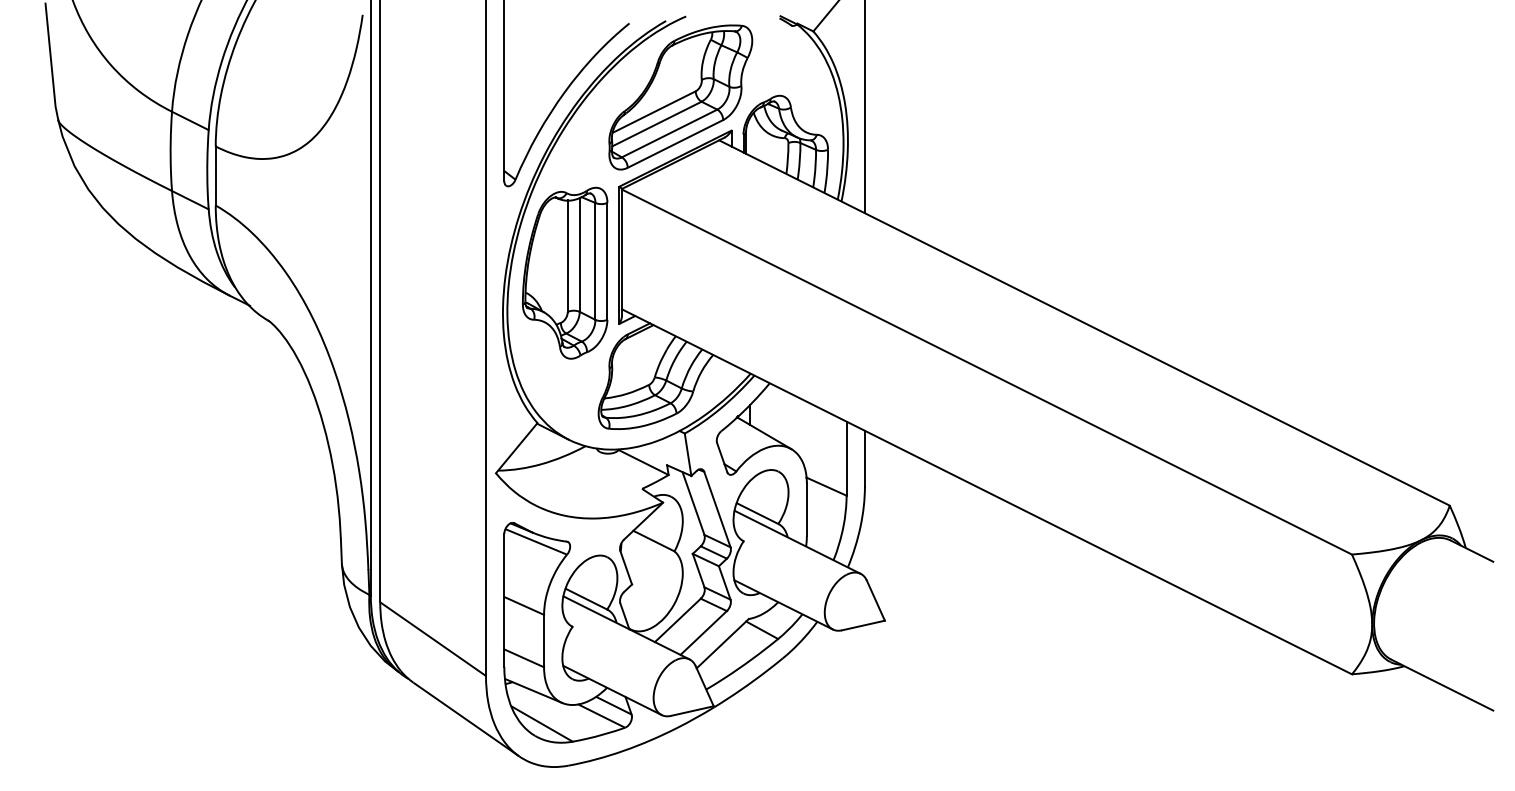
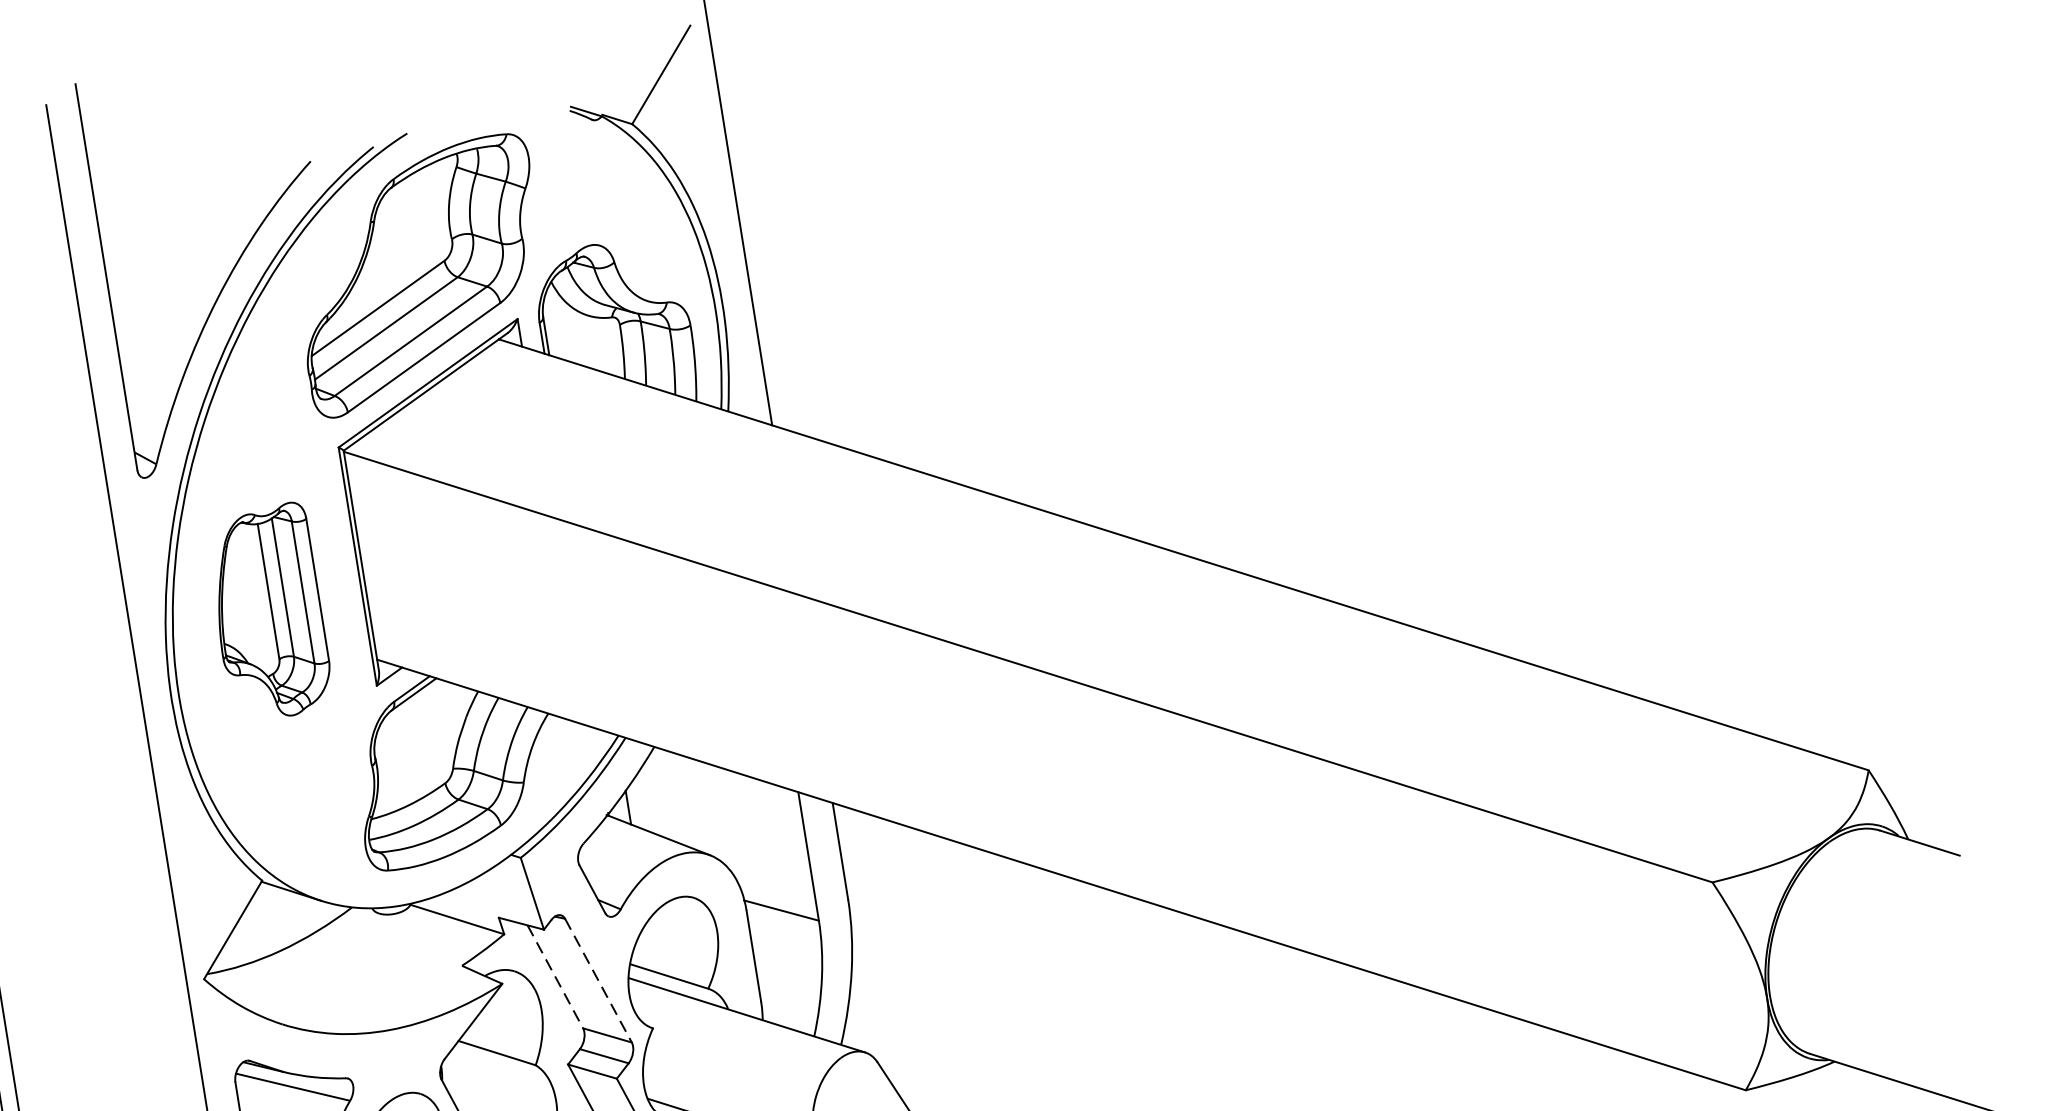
part: (565, 272) -> (268, 611), size x0.7
line: (693, 503) -> (555, 976), solid -> dashed
line: (717, 509) -> (598, 980), solid -> dashed

